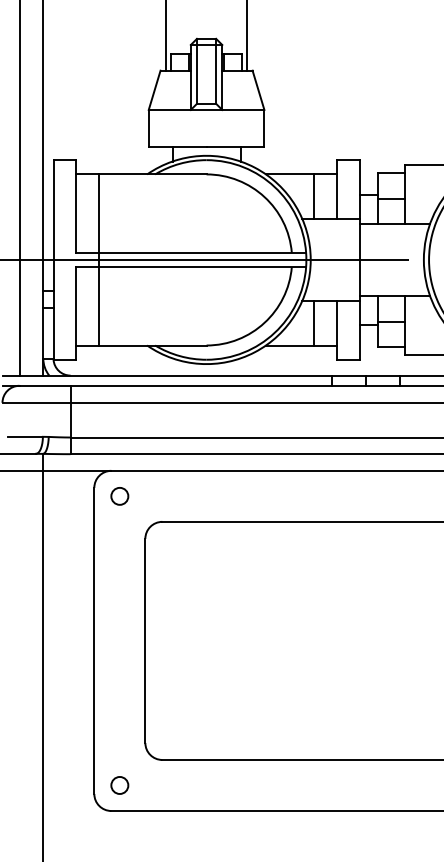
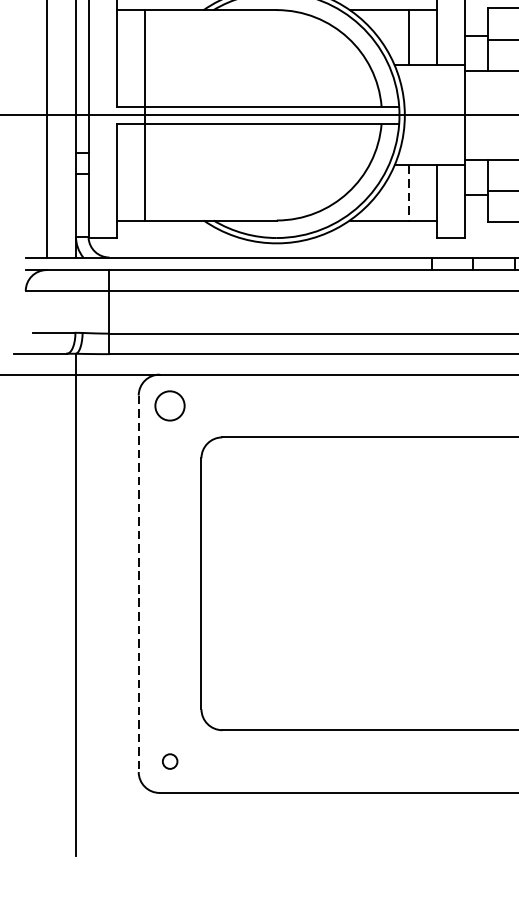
line: (313, 323) -> (408, 193), solid -> dashed
circle: (119, 496) -> (169, 406), size x1.4
line: (94, 641) -> (138, 584), solid -> dashed
circle: (119, 785) -> (169, 761), size x0.7

